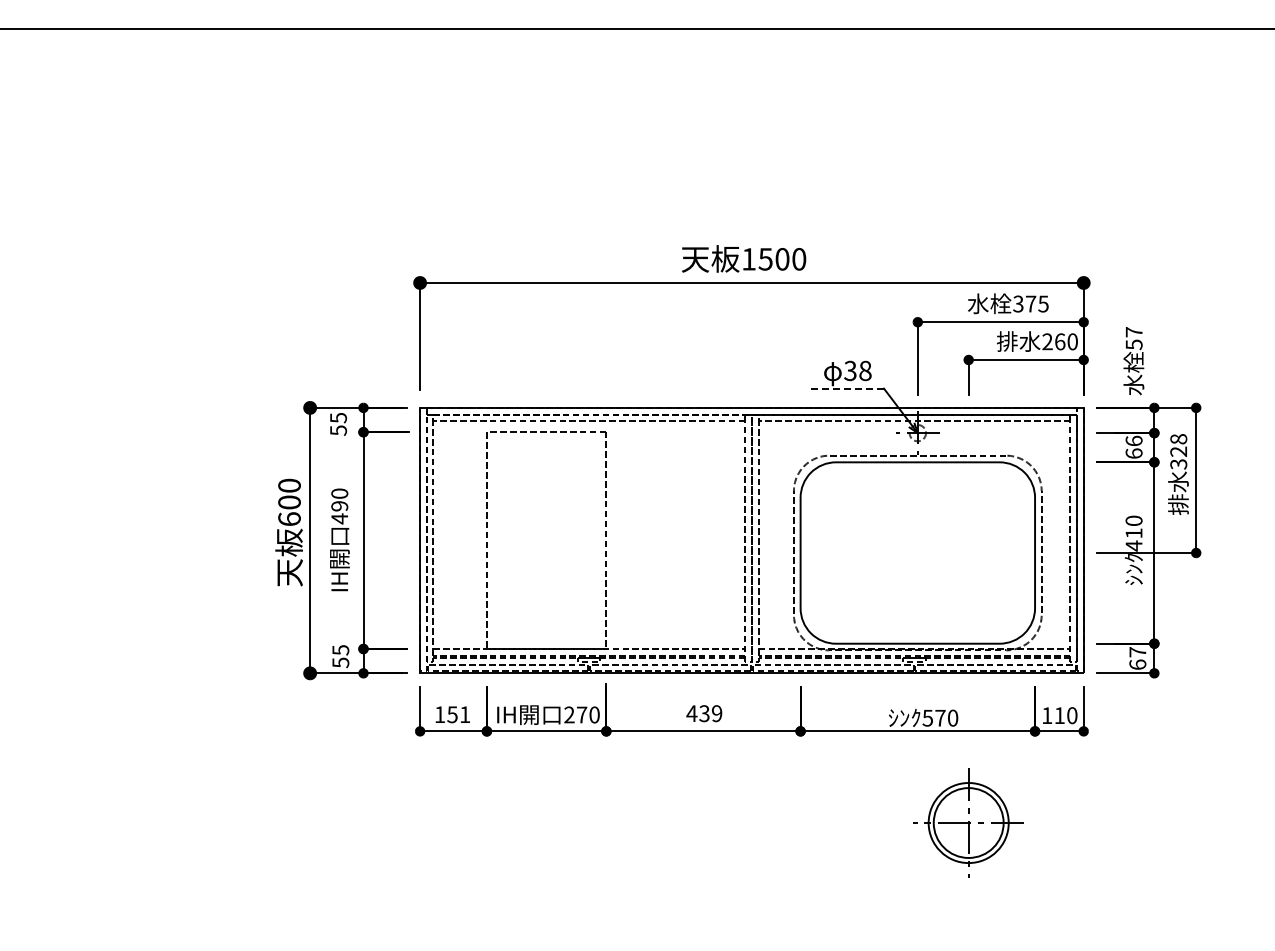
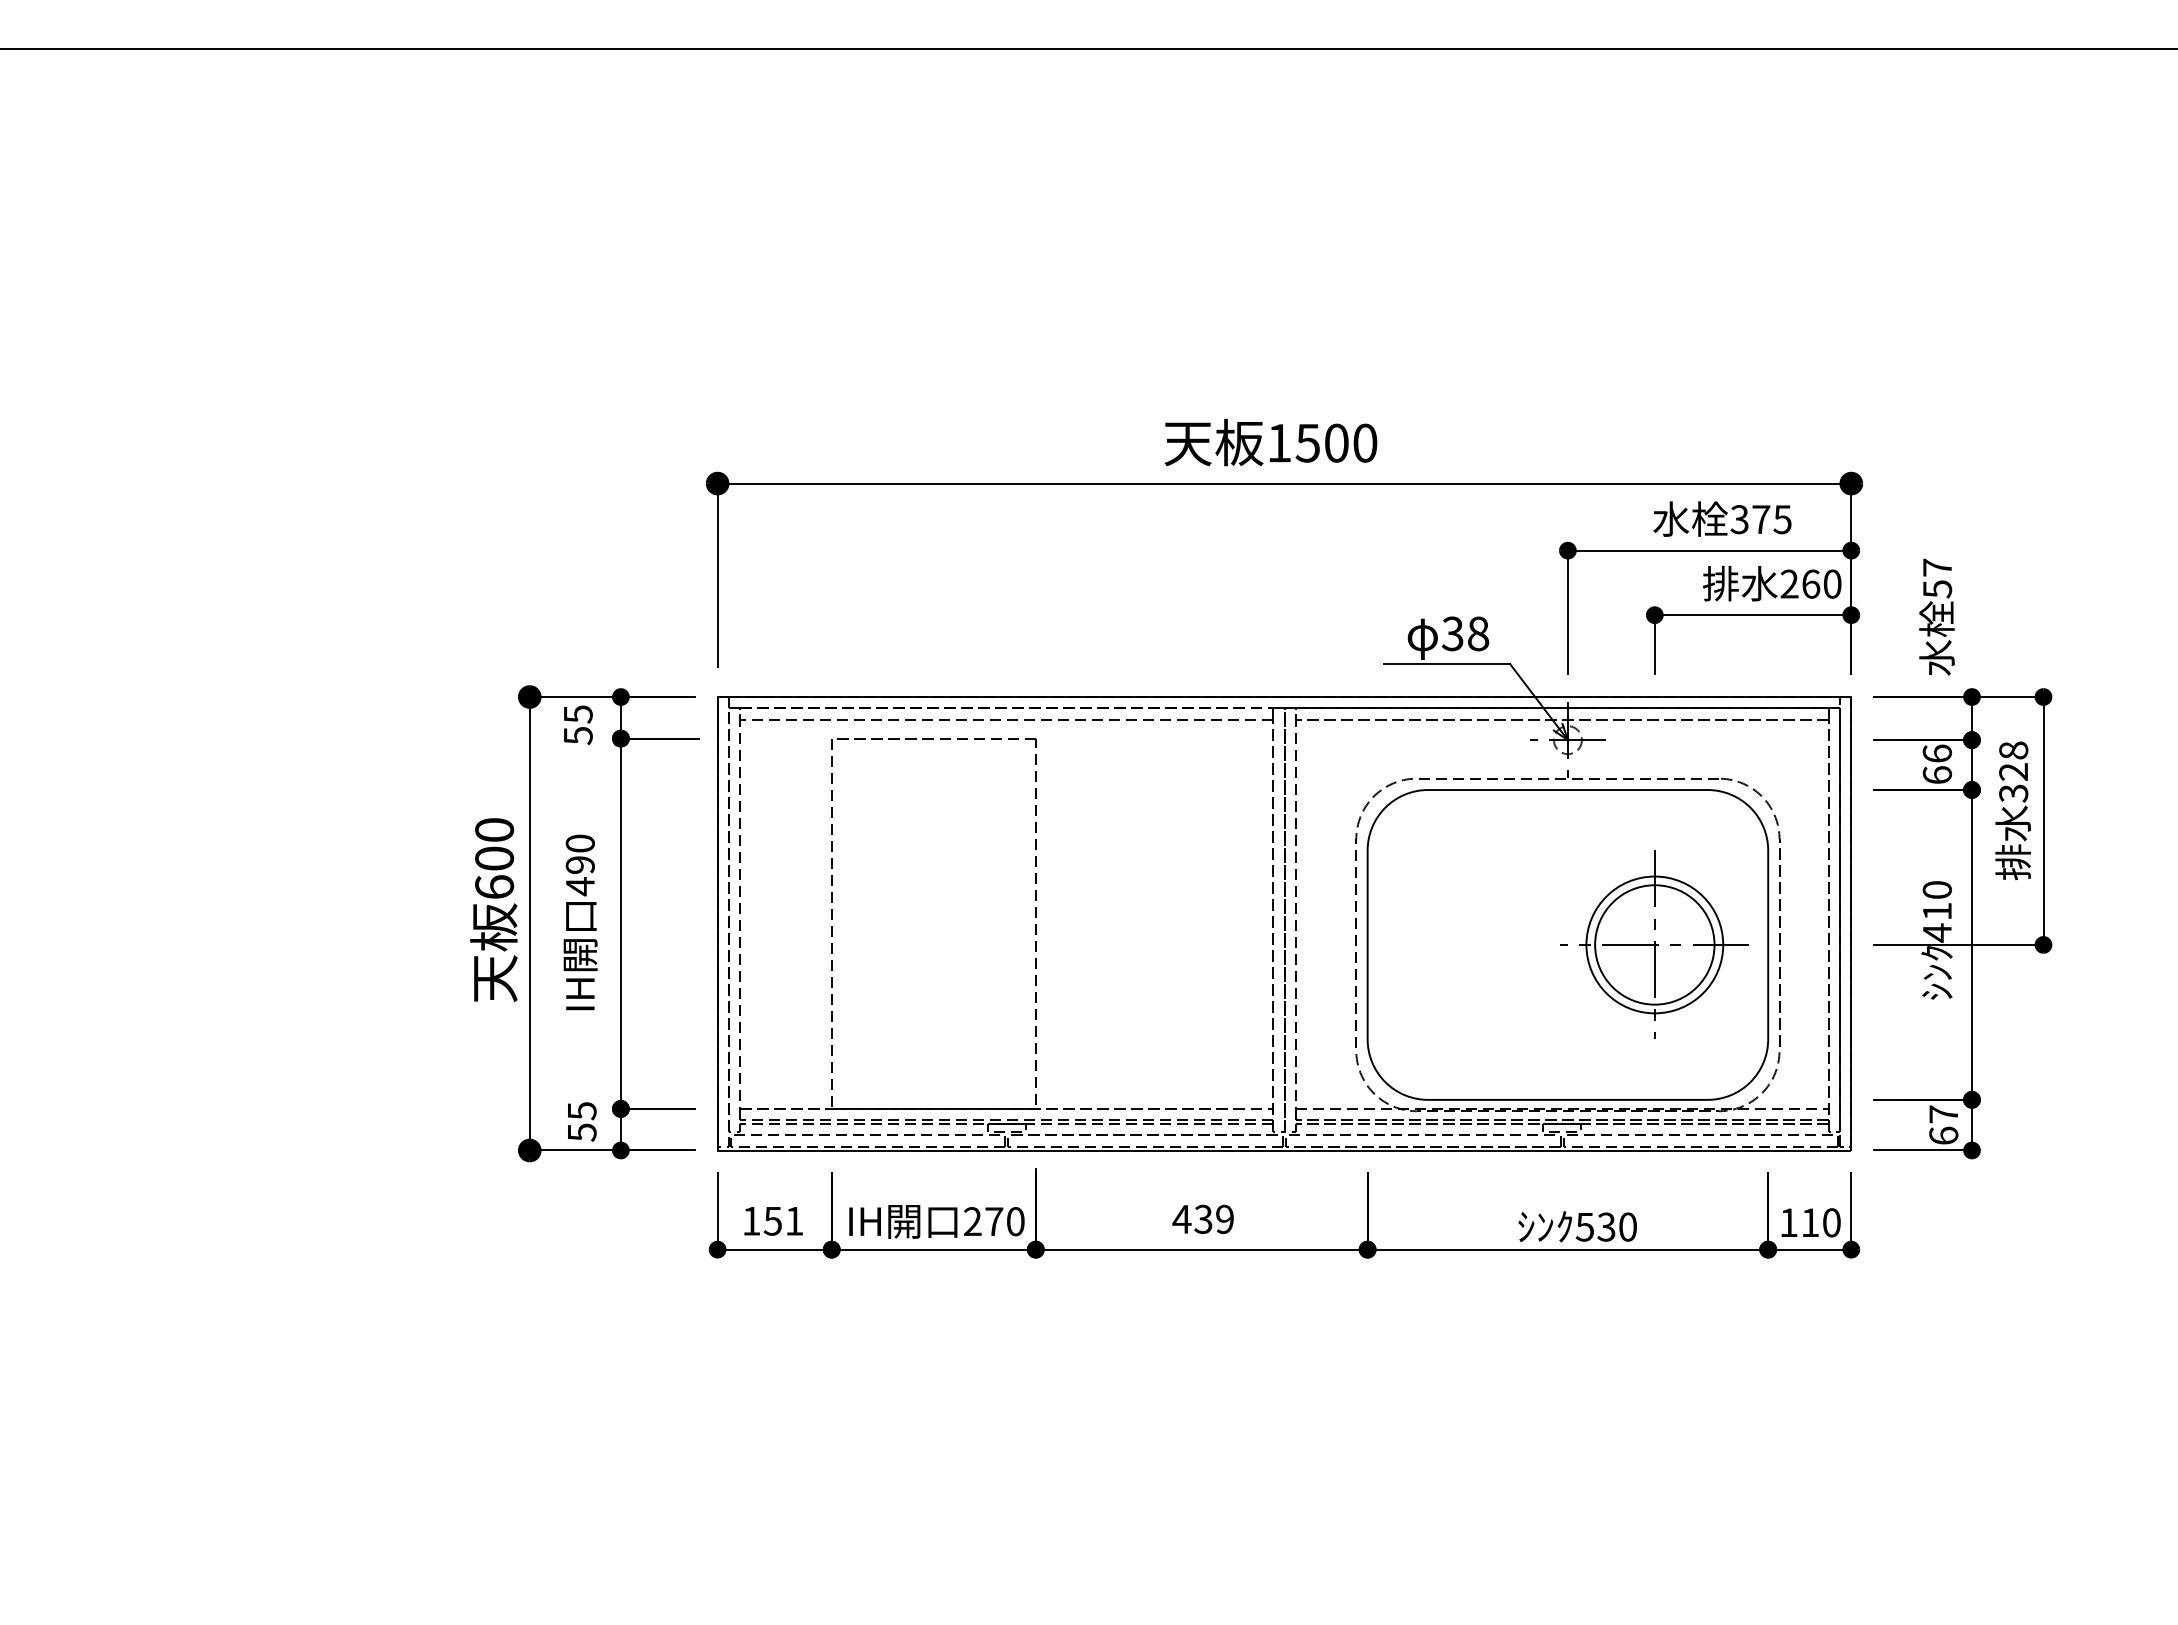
line: (847, 388) -> (1447, 663), dashed -> solid
text: (940, 717) -> (1606, 1225), 570 -> 530
part: (968, 822) -> (1654, 944), moved

